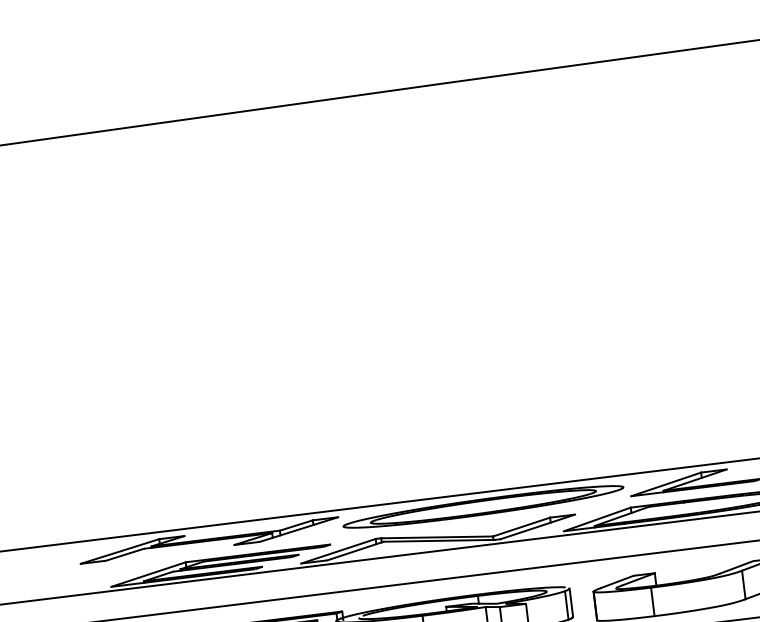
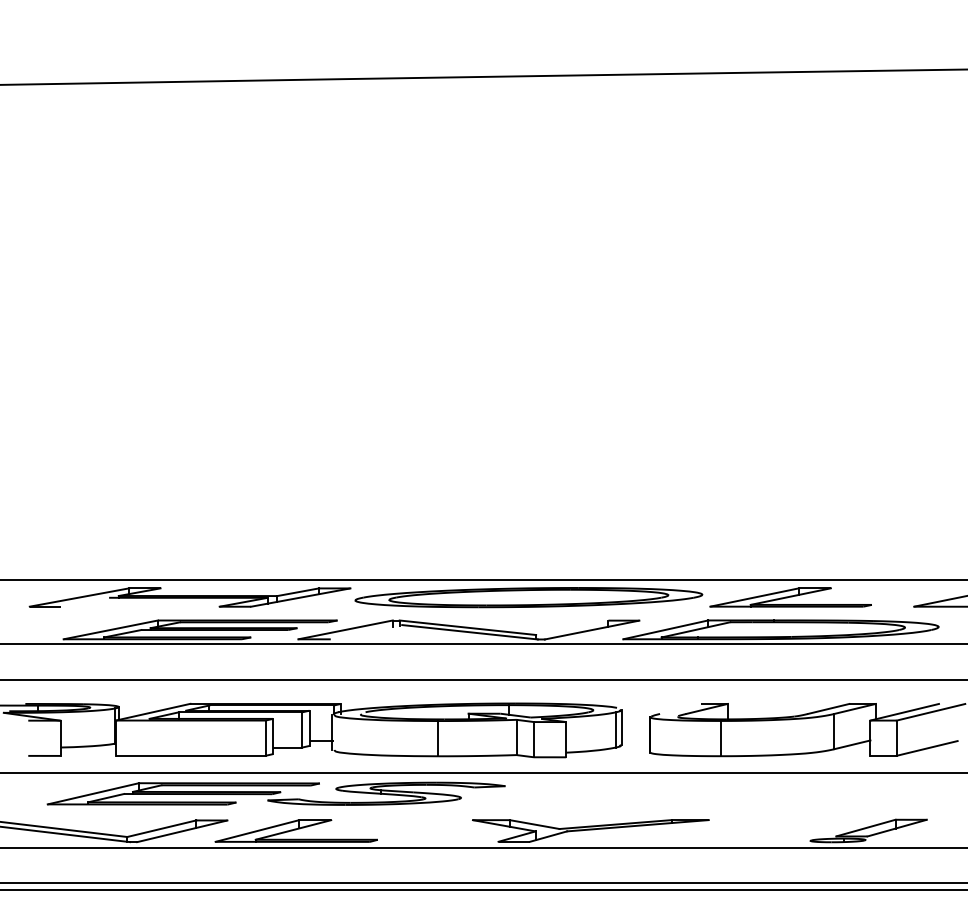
line: (521, 526) -> (572, 627), removed
line: (355, 551) -> (366, 632), removed
line: (125, 554) -> (85, 601), removed
line: (617, 581) -> (680, 708), removed

